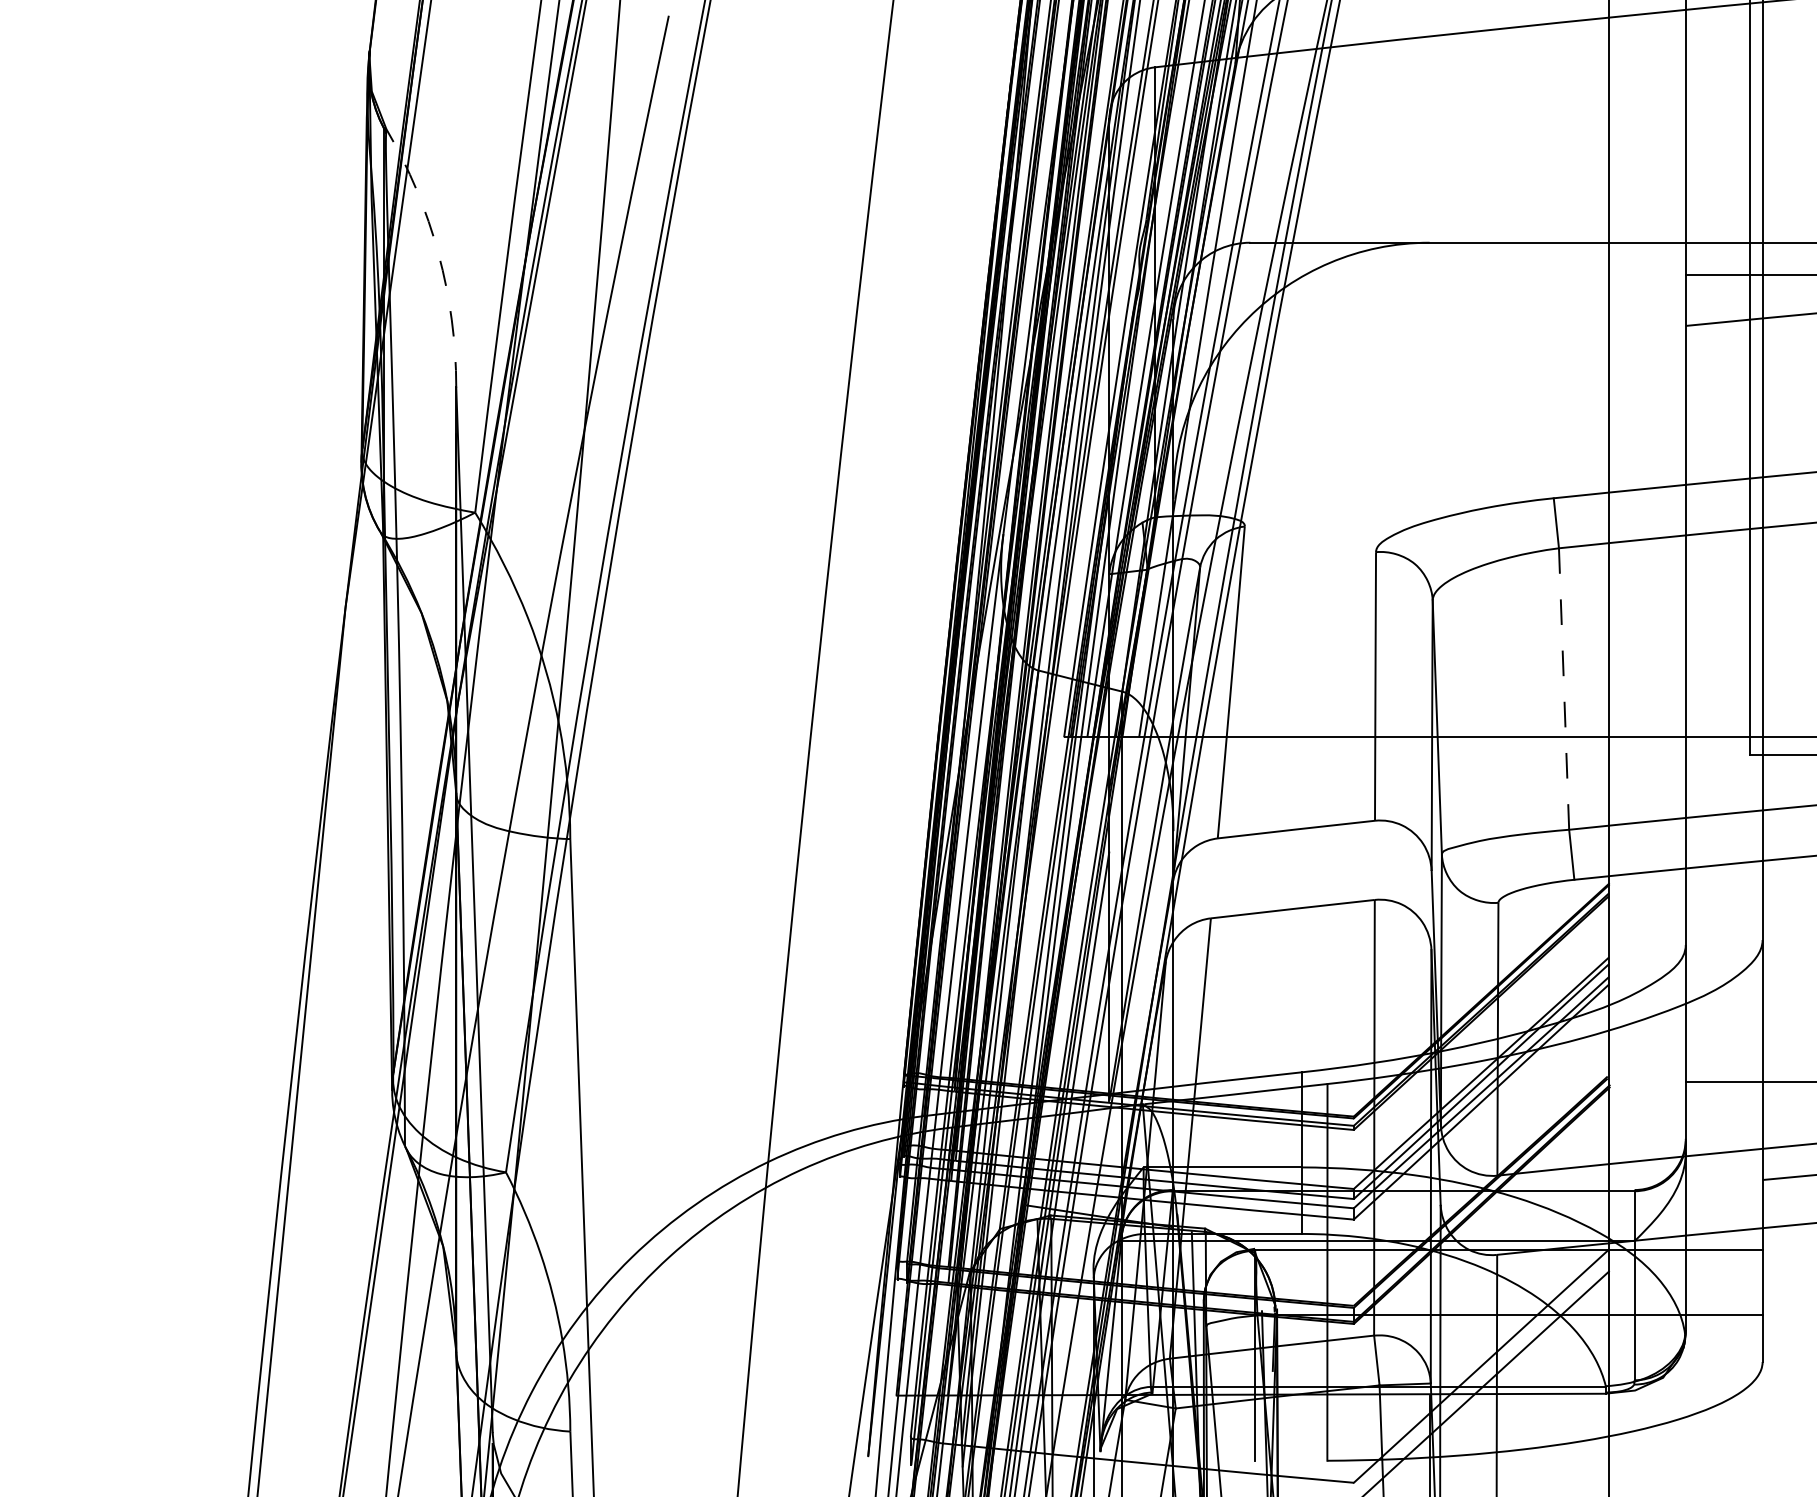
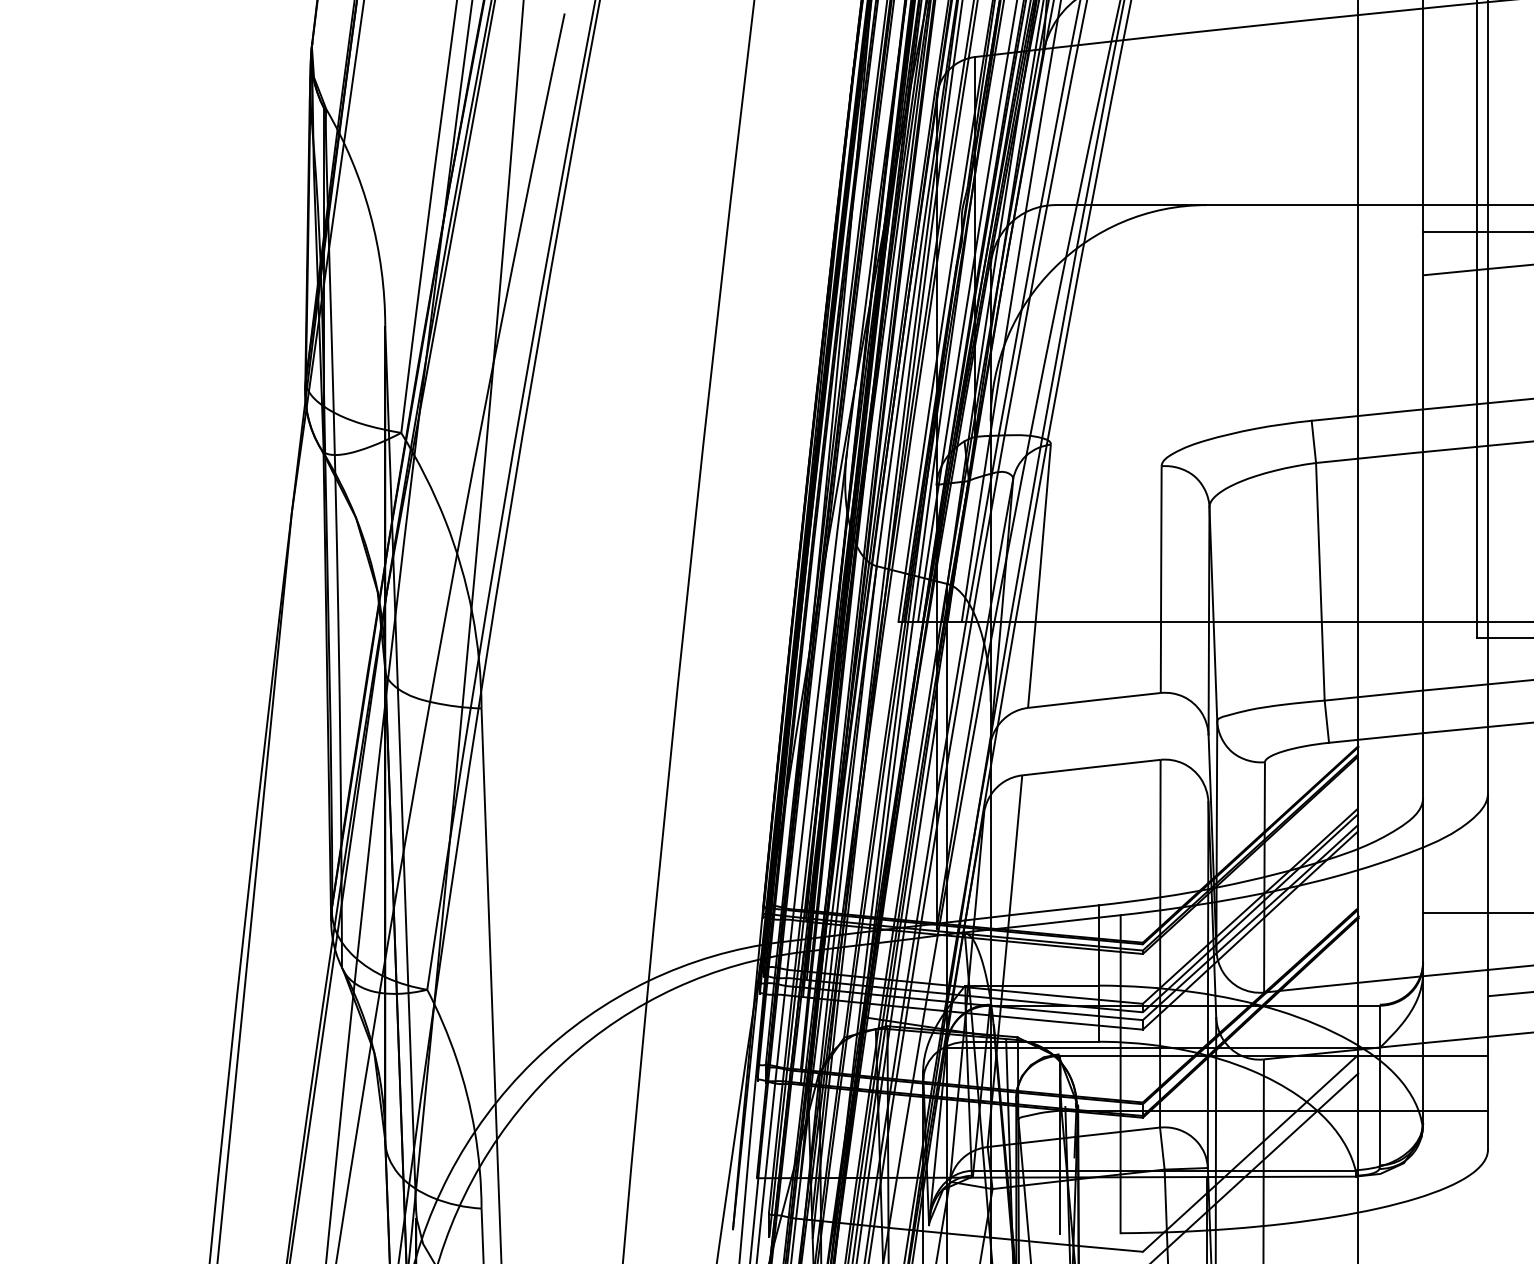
arc: (438, 253) -> (370, 214), dashed -> solid
line: (1564, 688) -> (1320, 581), dashed -> solid

